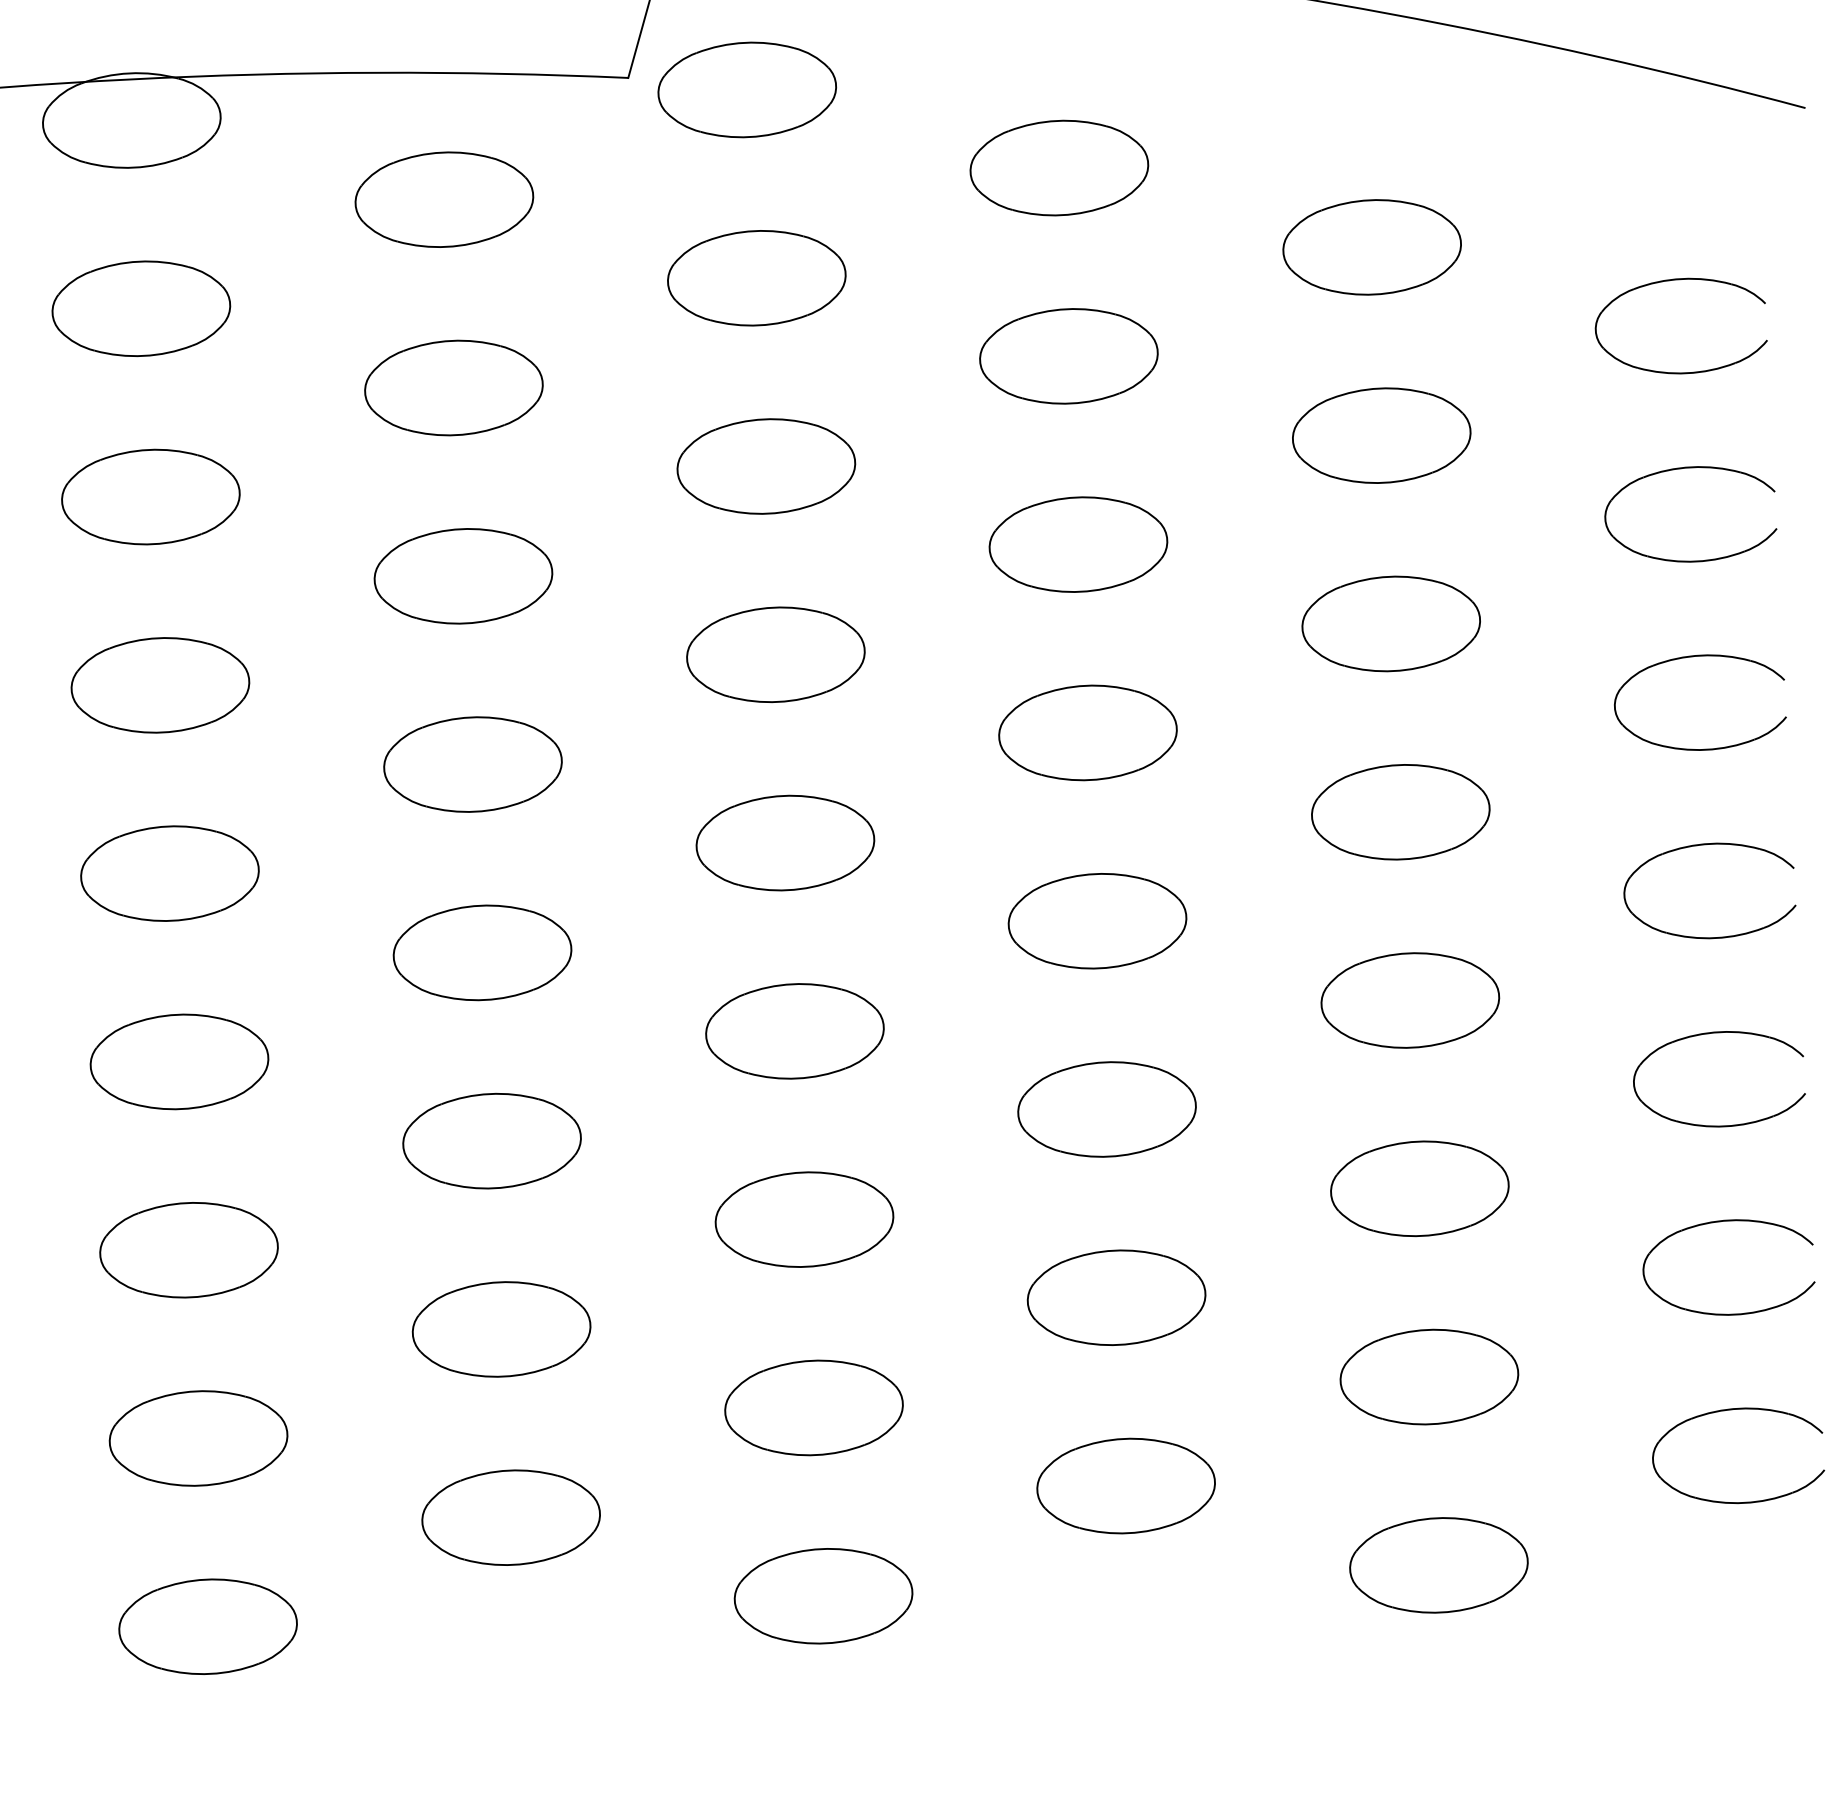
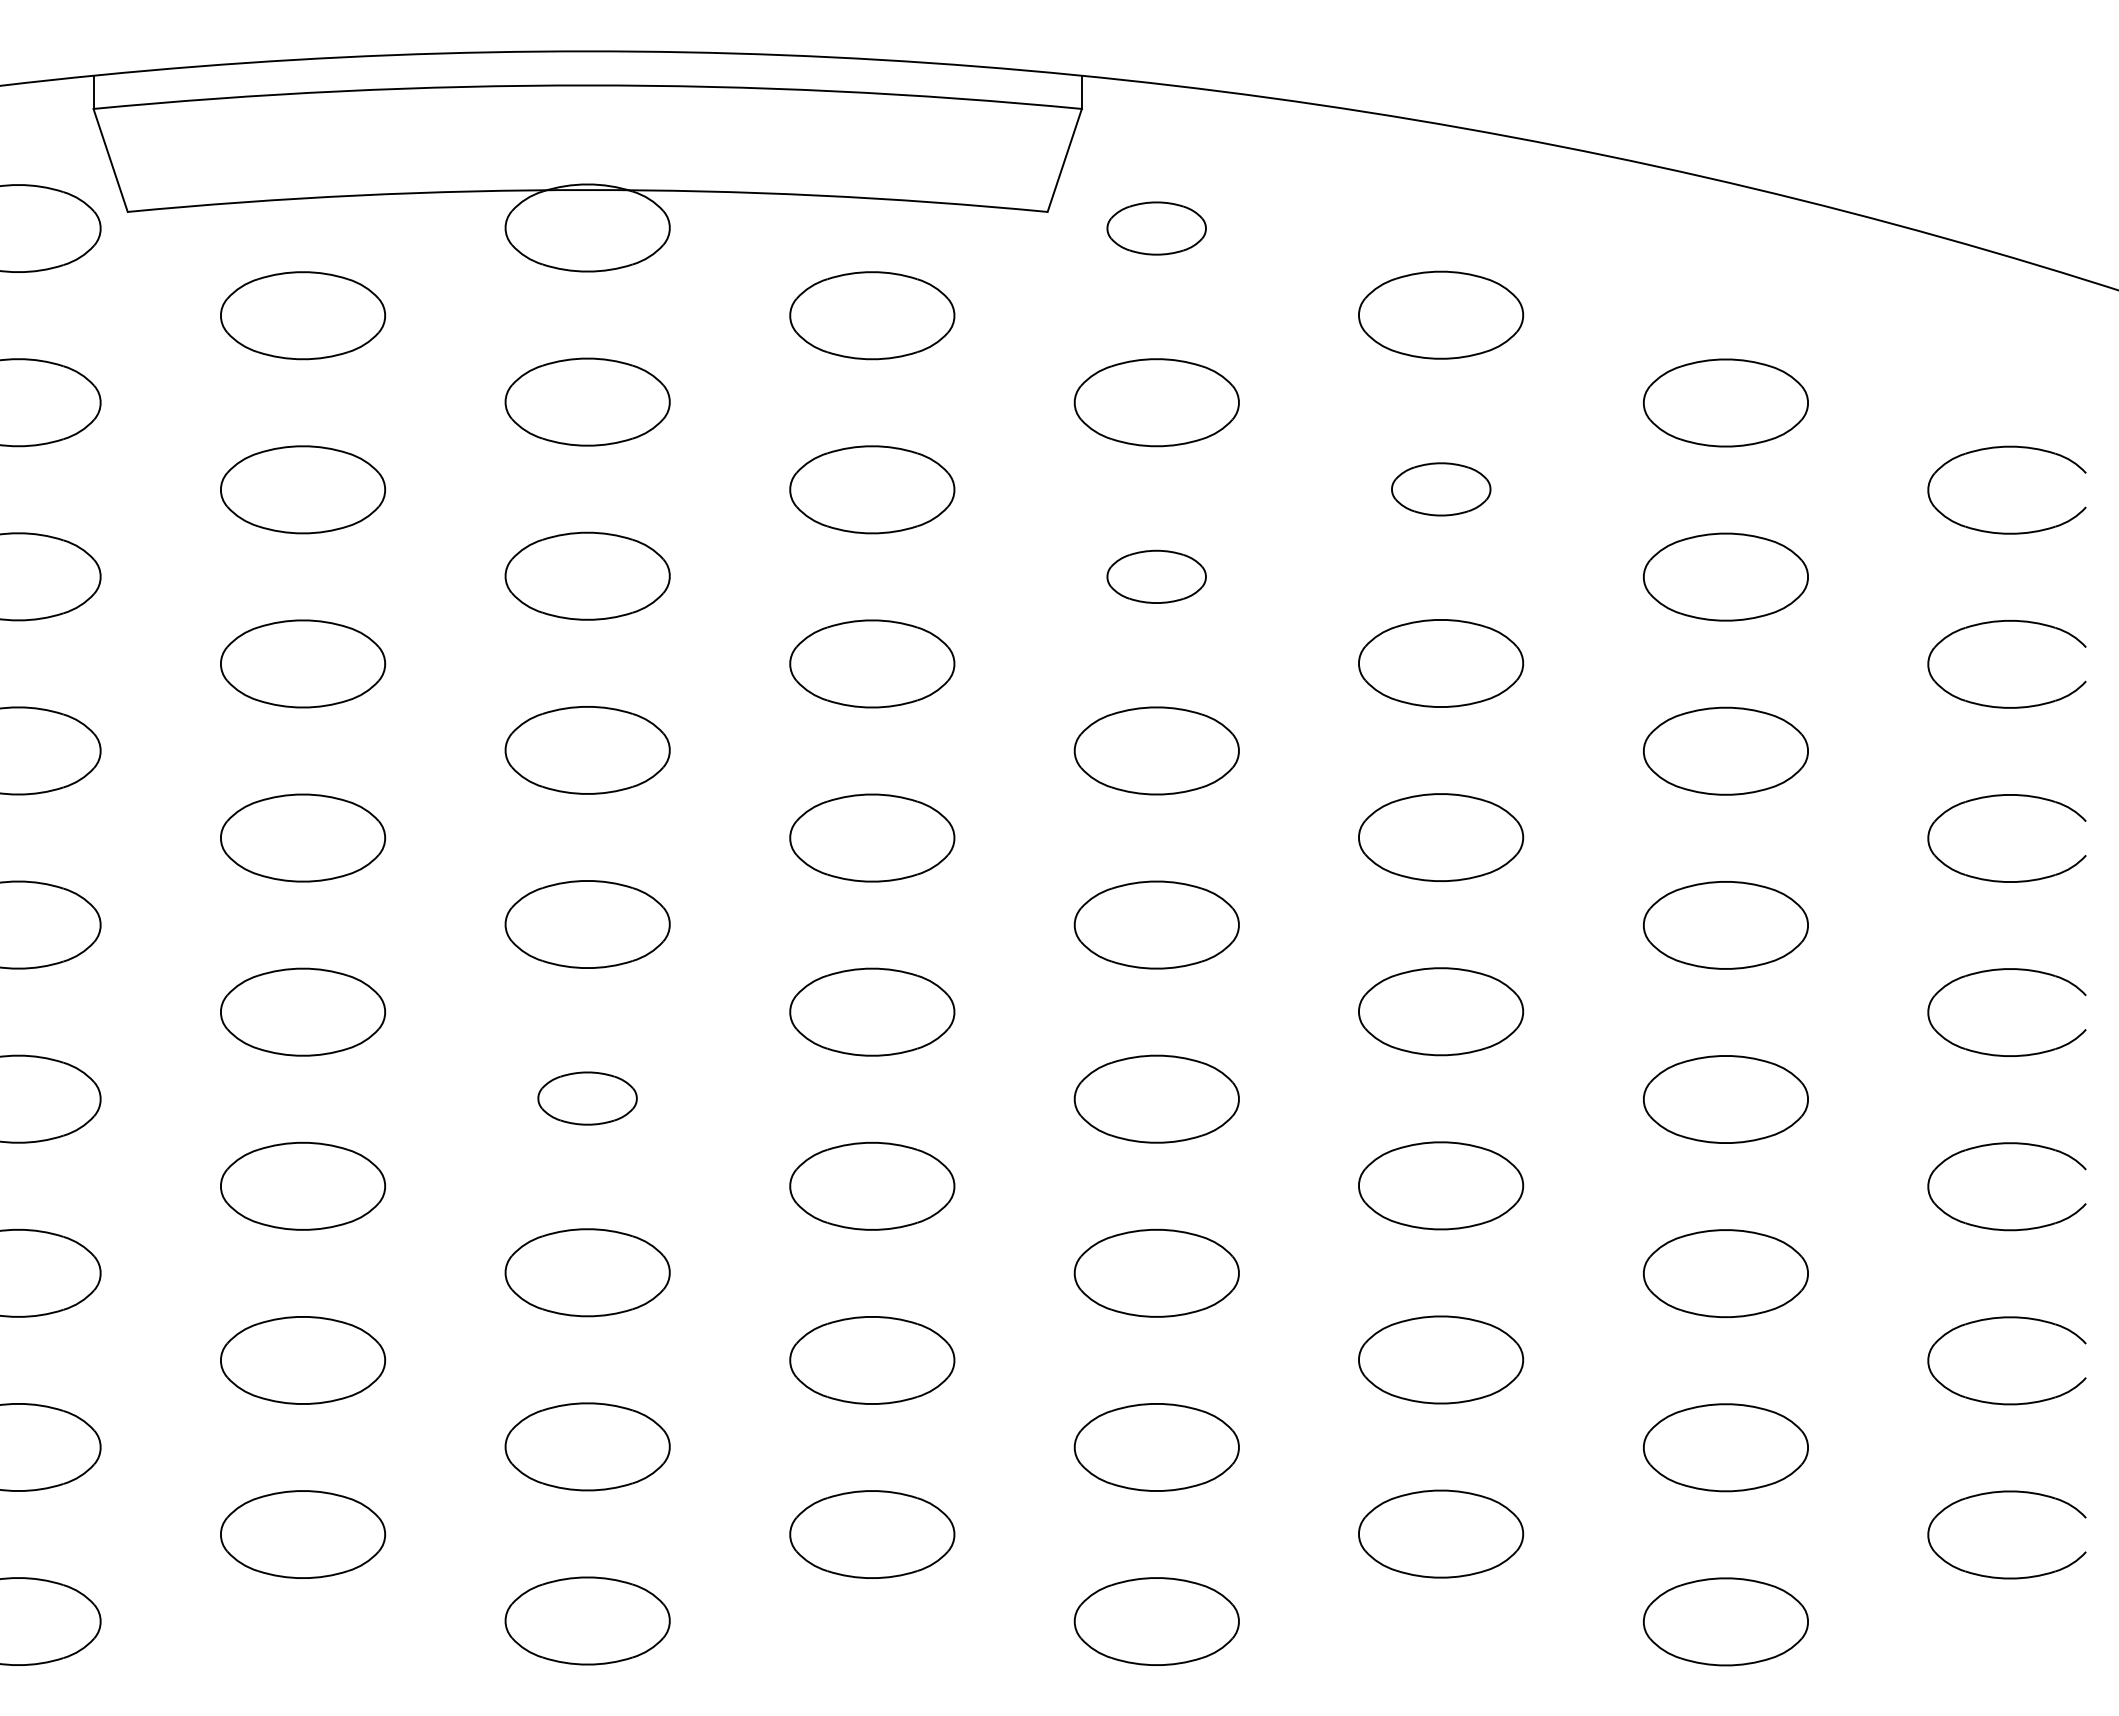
part: (746, 89) -> (1156, 228), size x0.6
part: (1069, 356) -> (1441, 489), size x0.6
part: (765, 466) -> (1156, 576), size x0.6
part: (179, 1061) -> (587, 1098), size x0.6

